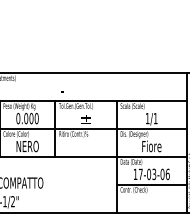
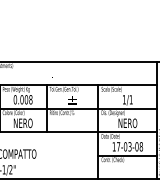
text: (36, 118) -> (30, 99), 0.000 -> 0.008
text: (151, 145) -> (127, 122), Fiore -> NERO
text: (166, 174) -> (140, 146), 17-03-06 -> 17-03-08

